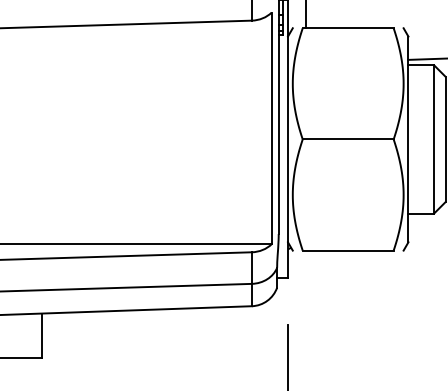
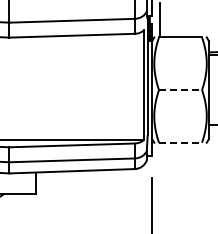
line: (348, 140) -> (180, 90), solid -> dashed
line: (348, 250) -> (180, 142), solid -> dashed

